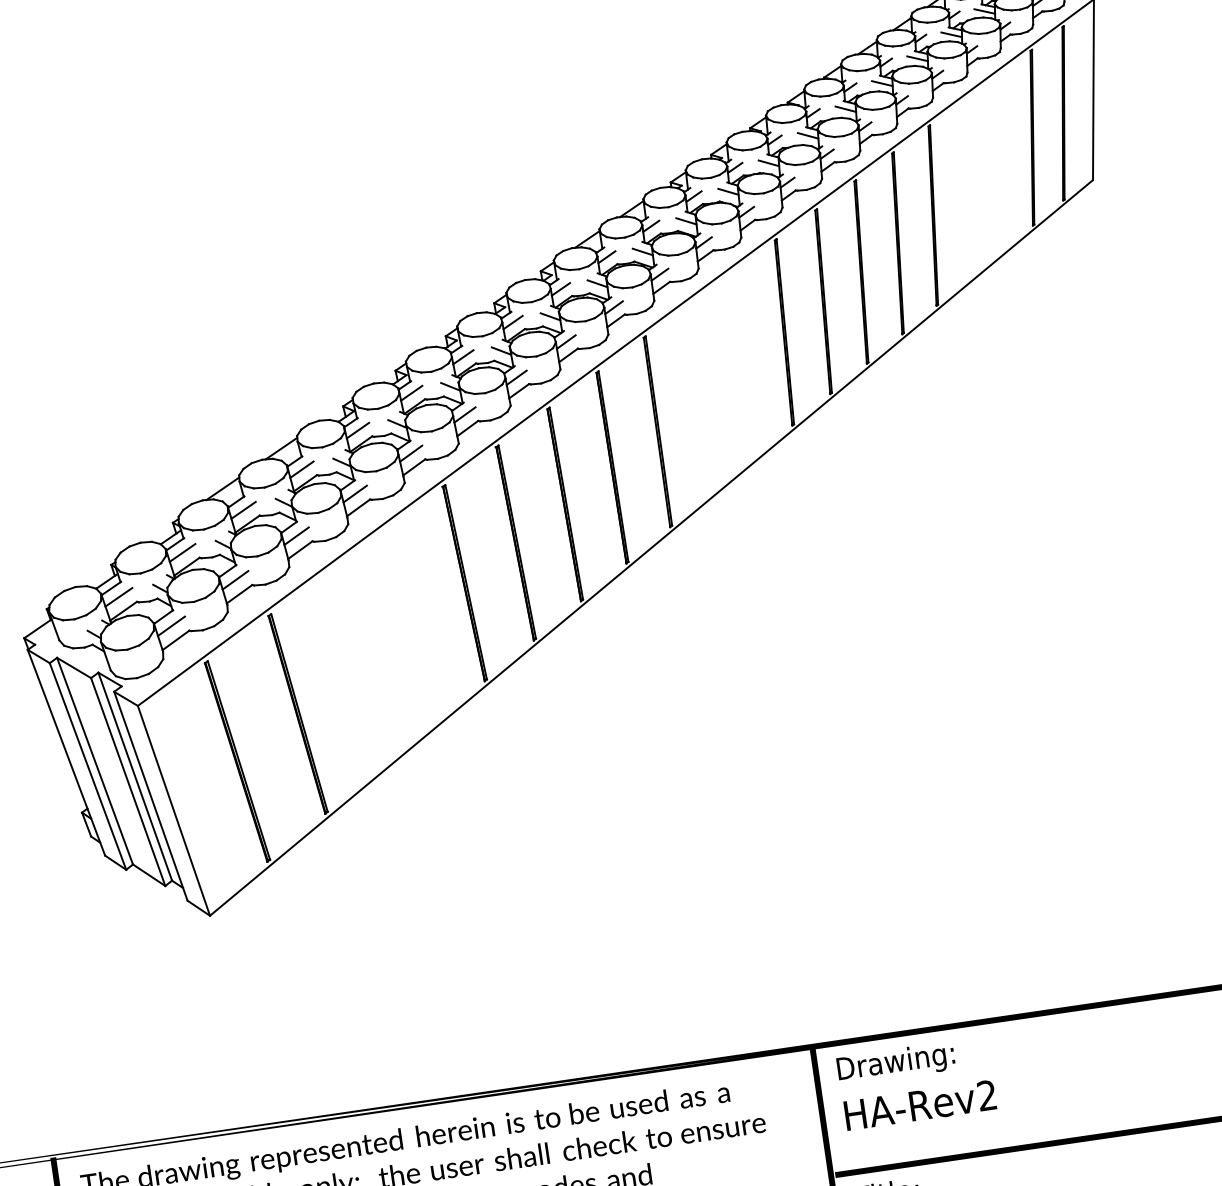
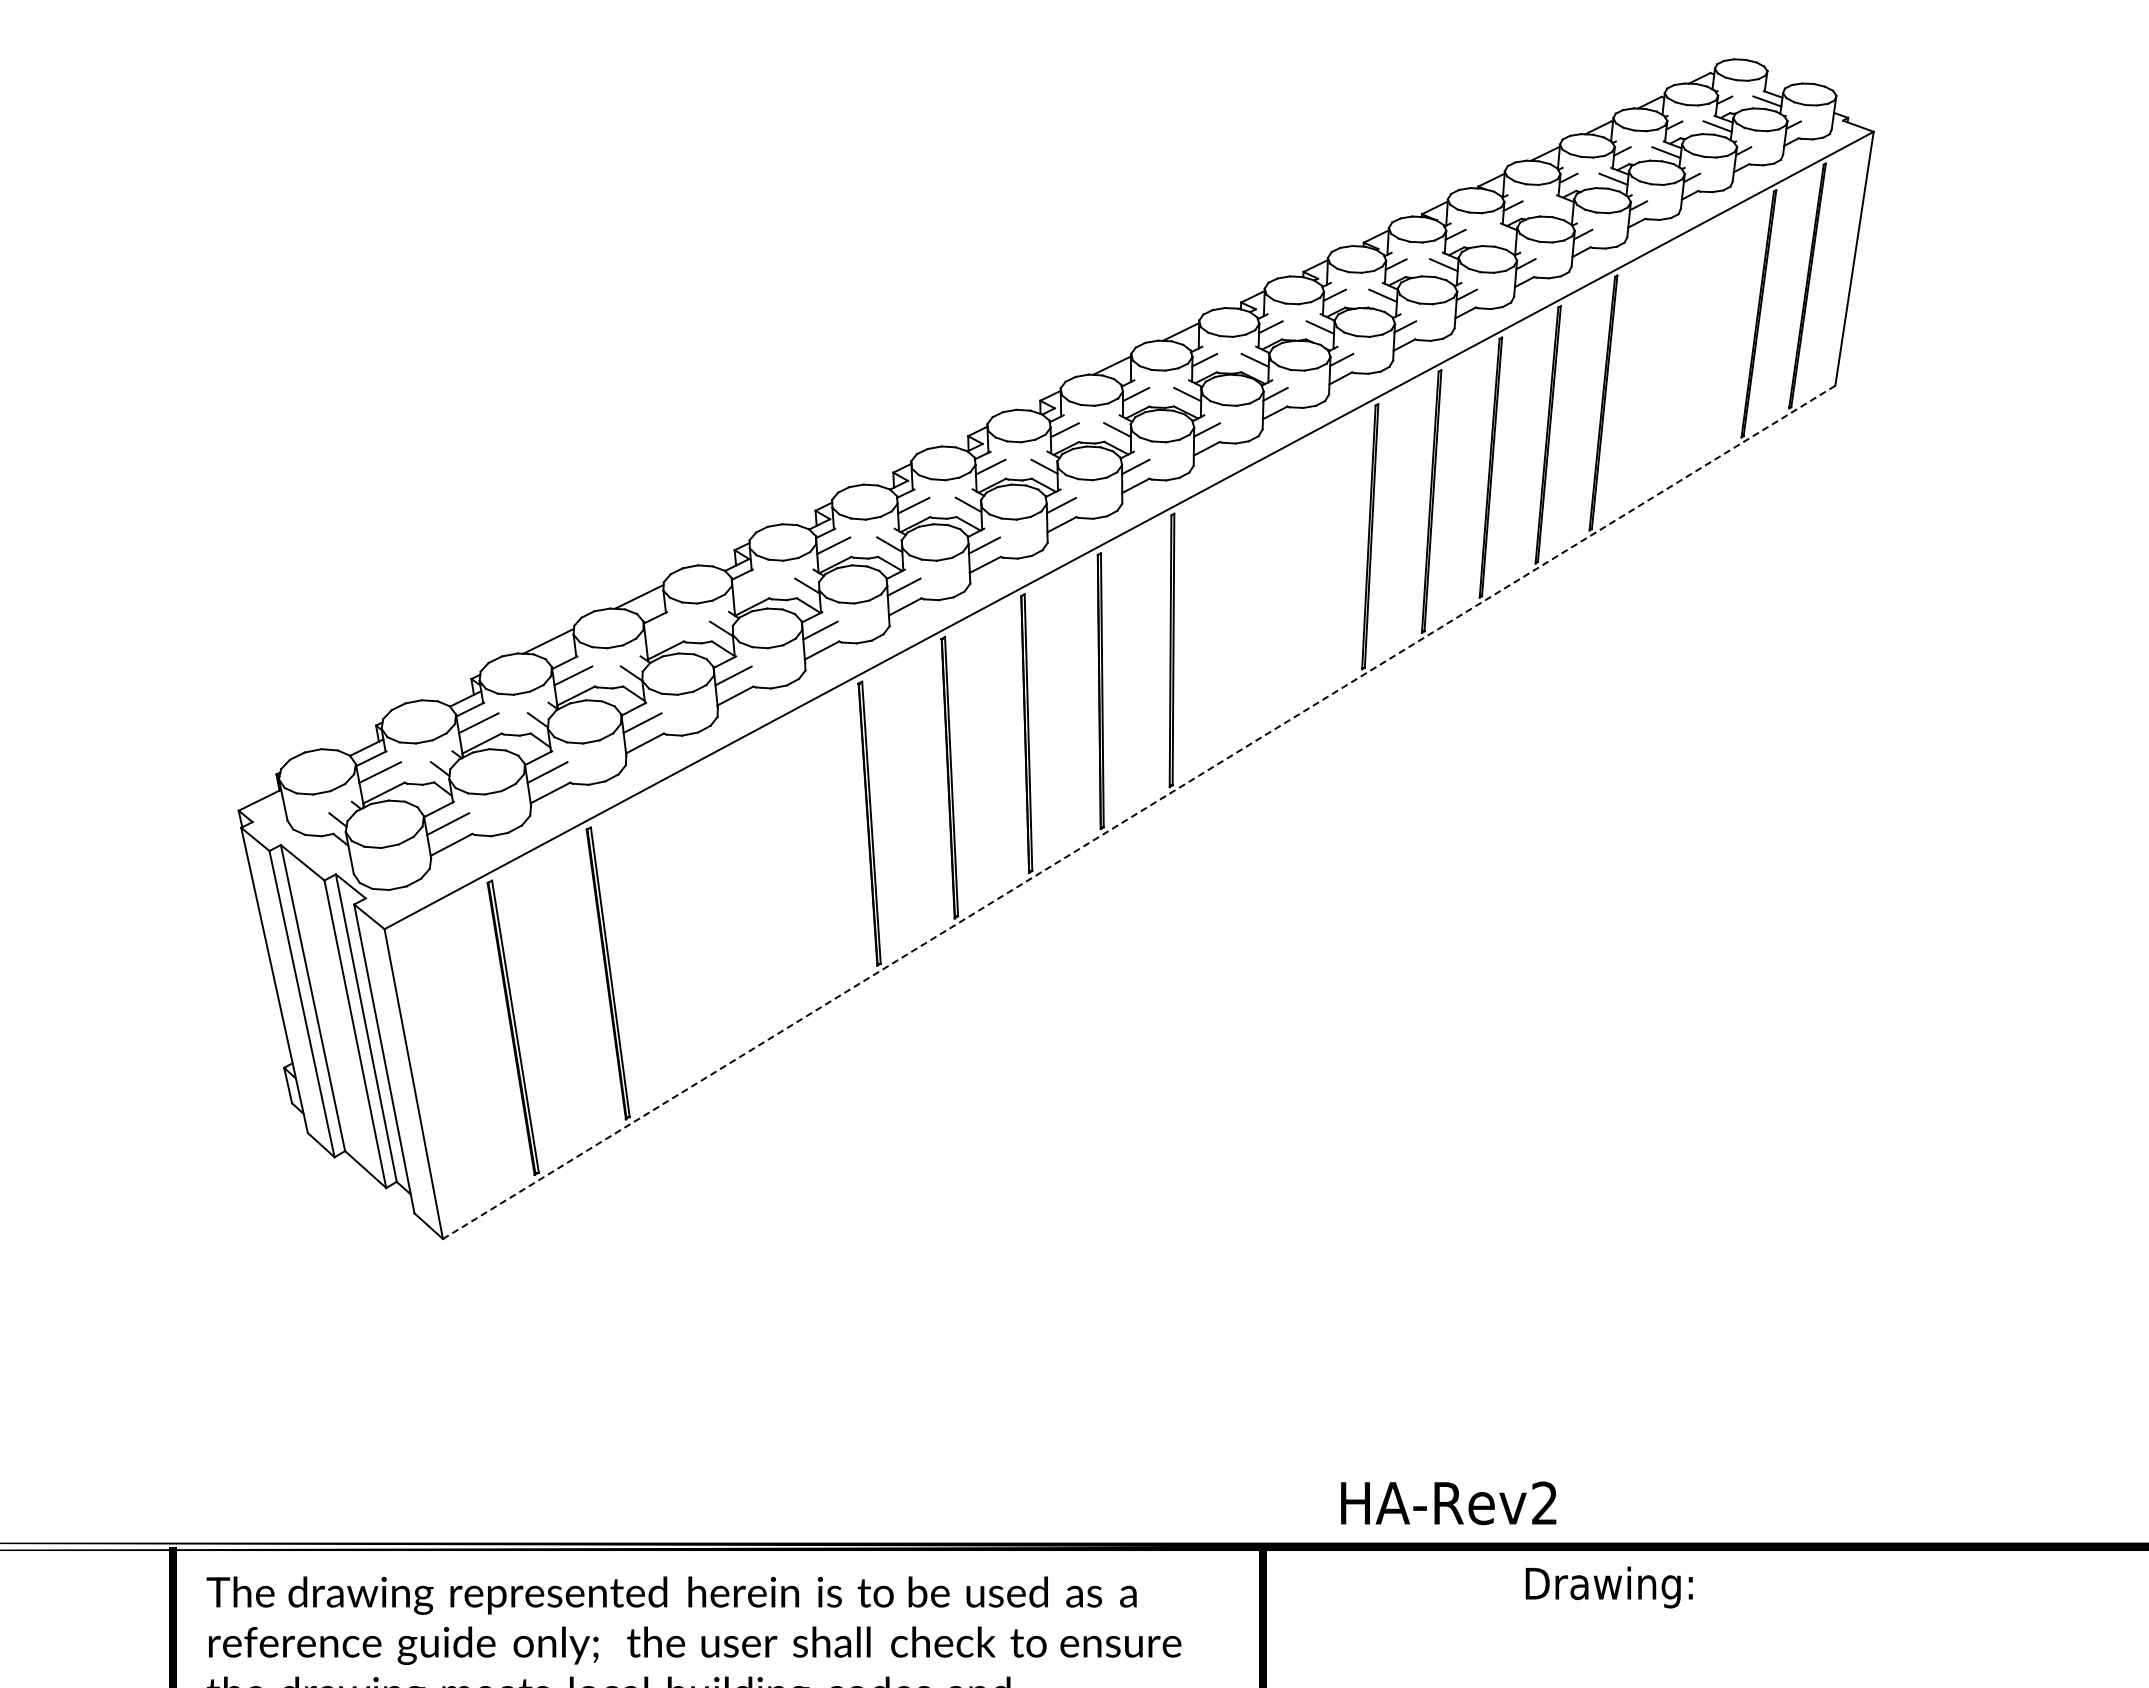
line: (882, 83) -> (1558, 206), removed
line: (845, 109) -> (1502, 235), removed
line: (357, 430) -> (750, 586), removed
line: (301, 469) -> (663, 630), removed
line: (651, 548) -> (1138, 812), solid -> dashed
text: (895, 1063) -> (1608, 1587), moved
text: (920, 1105) -> (1448, 1503), moved

